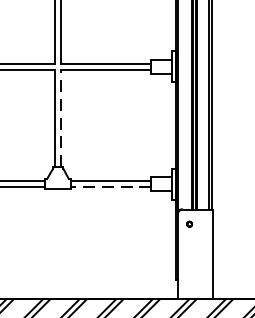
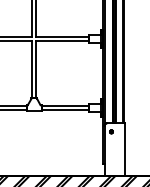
line: (61, 118) -> (36, 69), dashed -> solid
line: (109, 187) -> (64, 110), dashed -> solid

